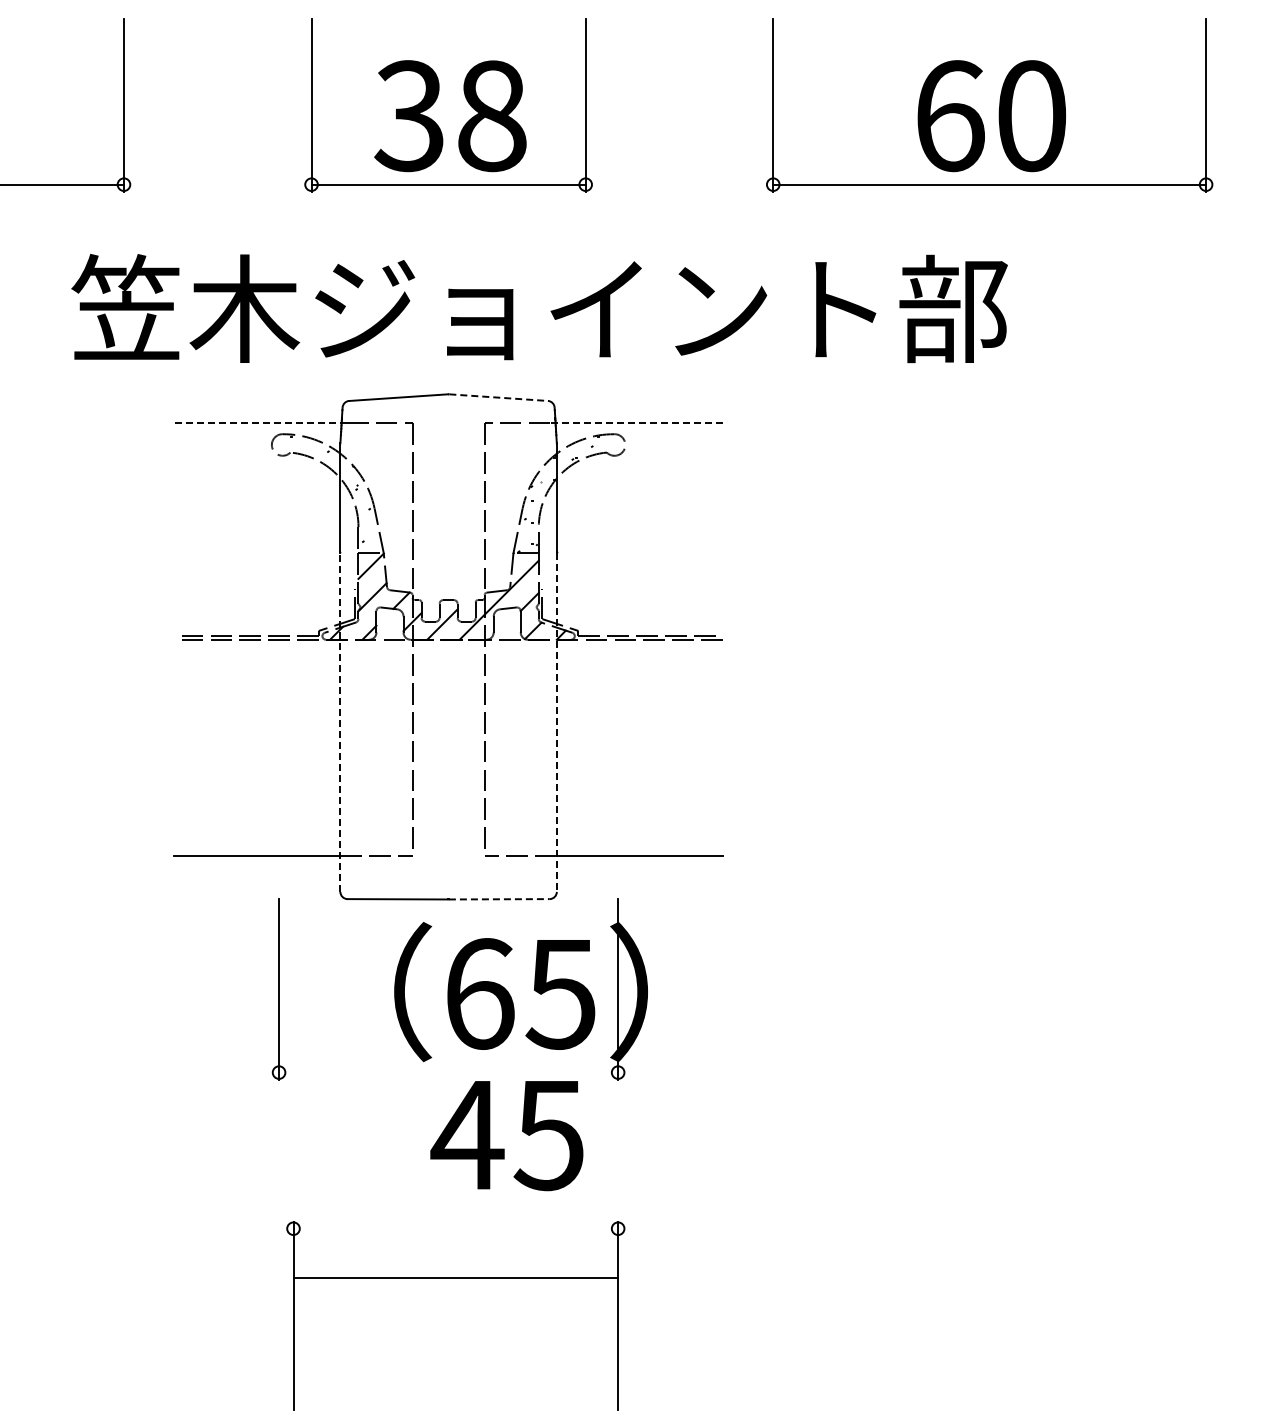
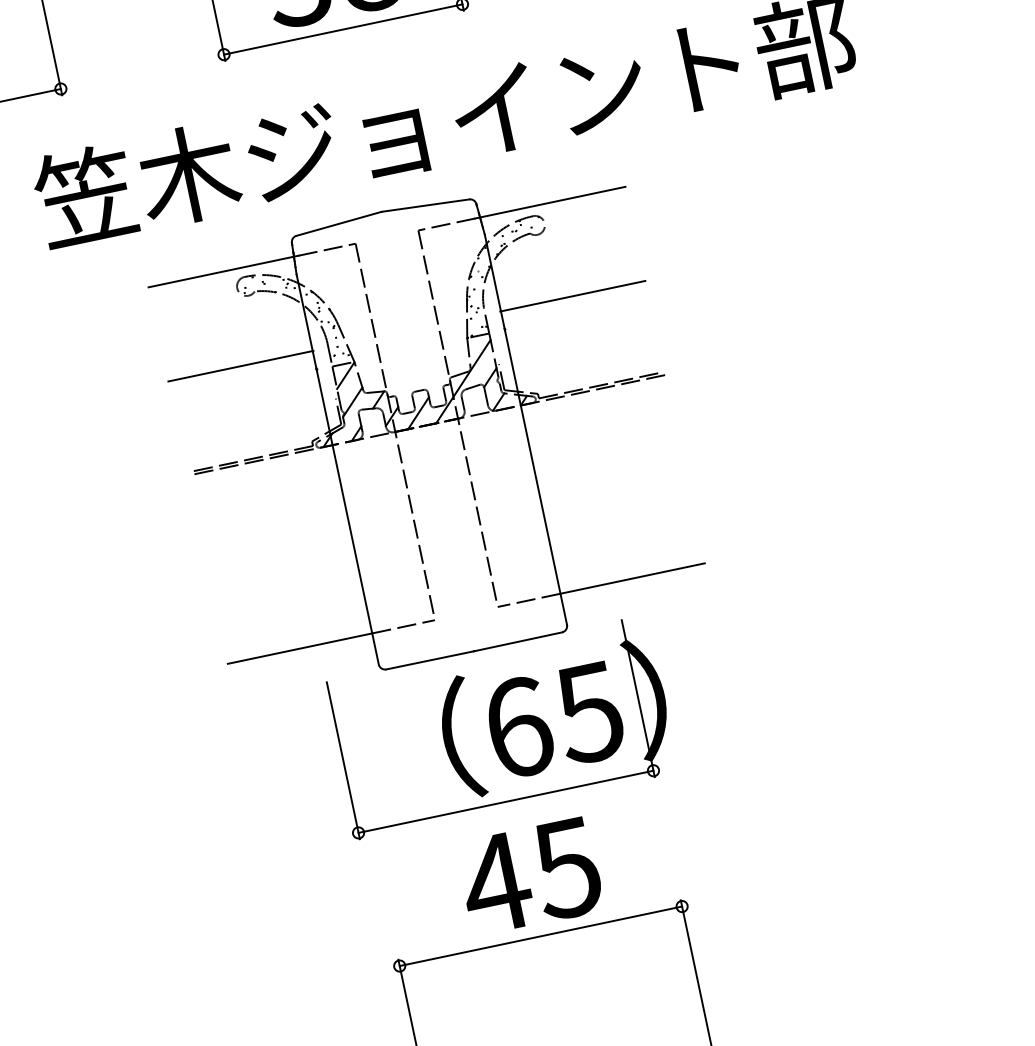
line: (499, 397) -> (426, 205), dashed -> solid
line: (260, 423) -> (223, 271), dashed -> solid
line: (636, 423) -> (550, 202), dashed -> solid
line: (257, 531) -> (240, 366), added
line: (639, 531) -> (572, 296), added
line: (340, 722) -> (347, 517), dashed -> solid
line: (556, 723) -> (535, 478), dashed -> solid
line: (499, 899) -> (518, 641), dashed -> solid
line: (448, 1072) -> (505, 801), added
text: (506, 1136) -> (530, 877), moved
line: (455, 1277) -> (540, 936), moved

